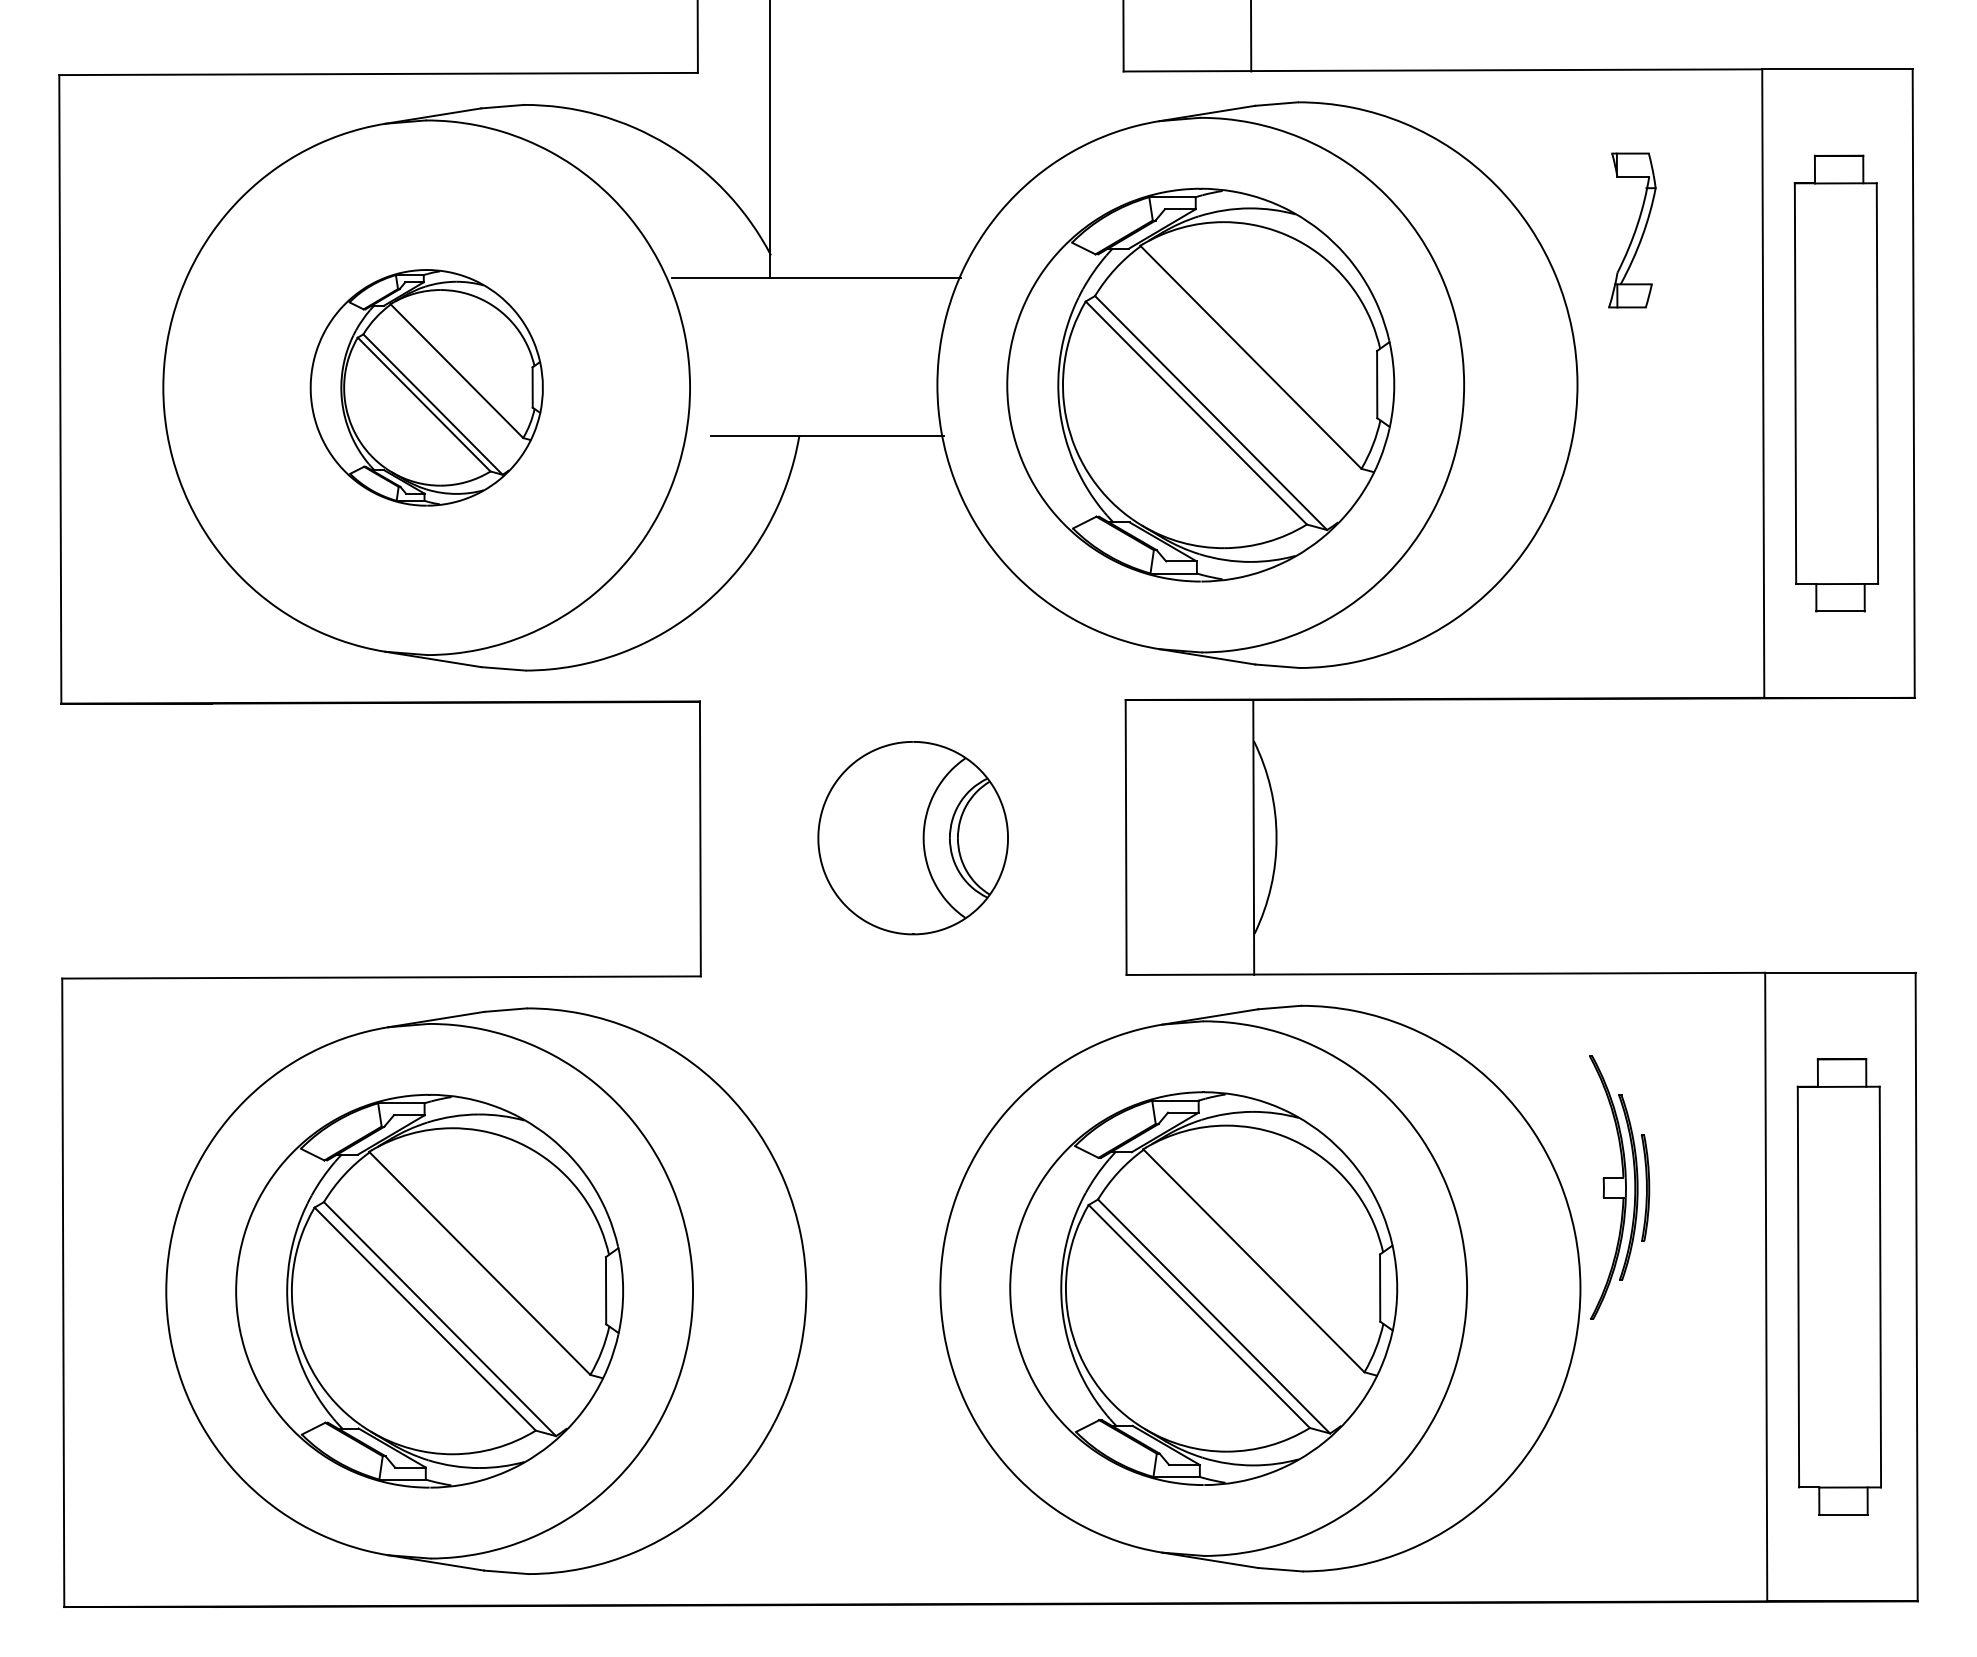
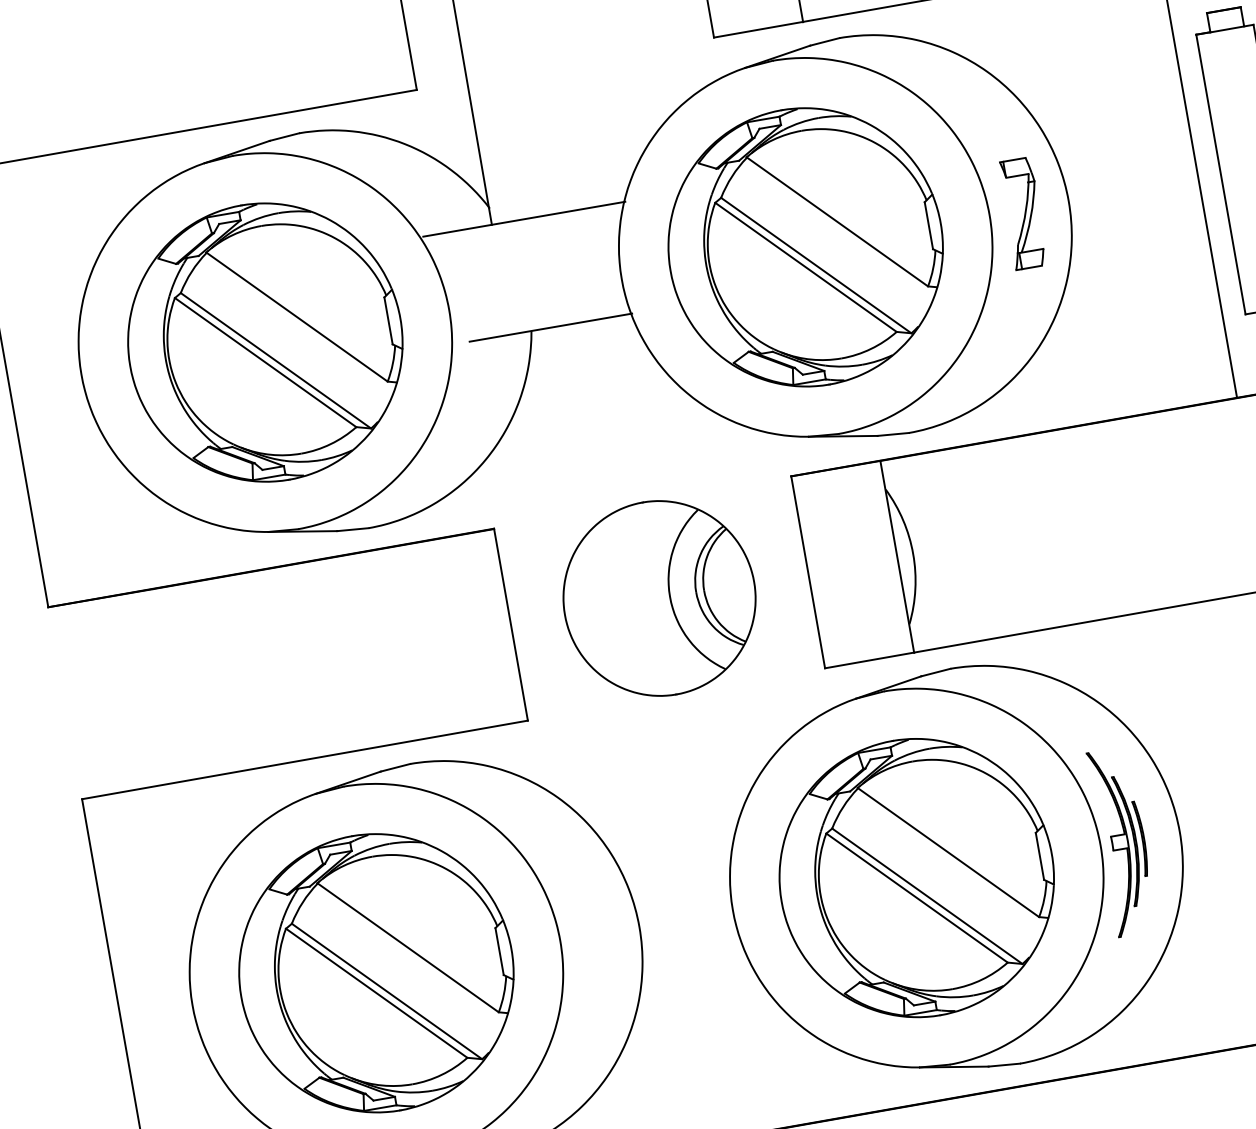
part: (1632, 230) -> (1023, 213), moved
part: (426, 387) -> (265, 342), size x1.67
part: (912, 837) -> (658, 598), size x1.43
part: (1619, 1187) -> (1123, 841), moved

